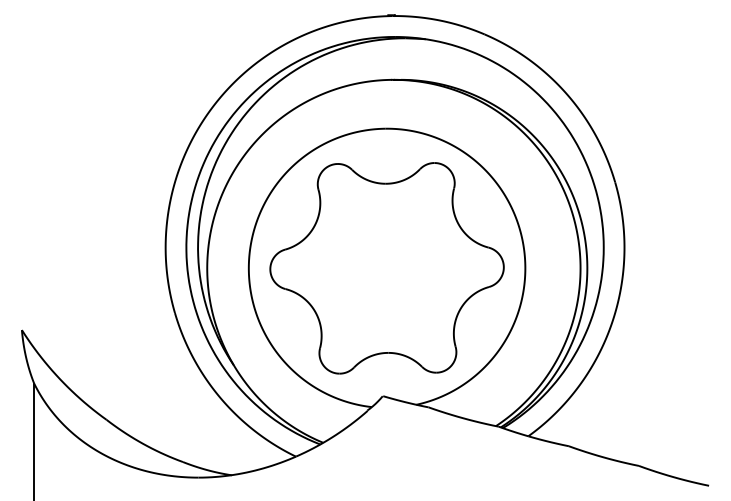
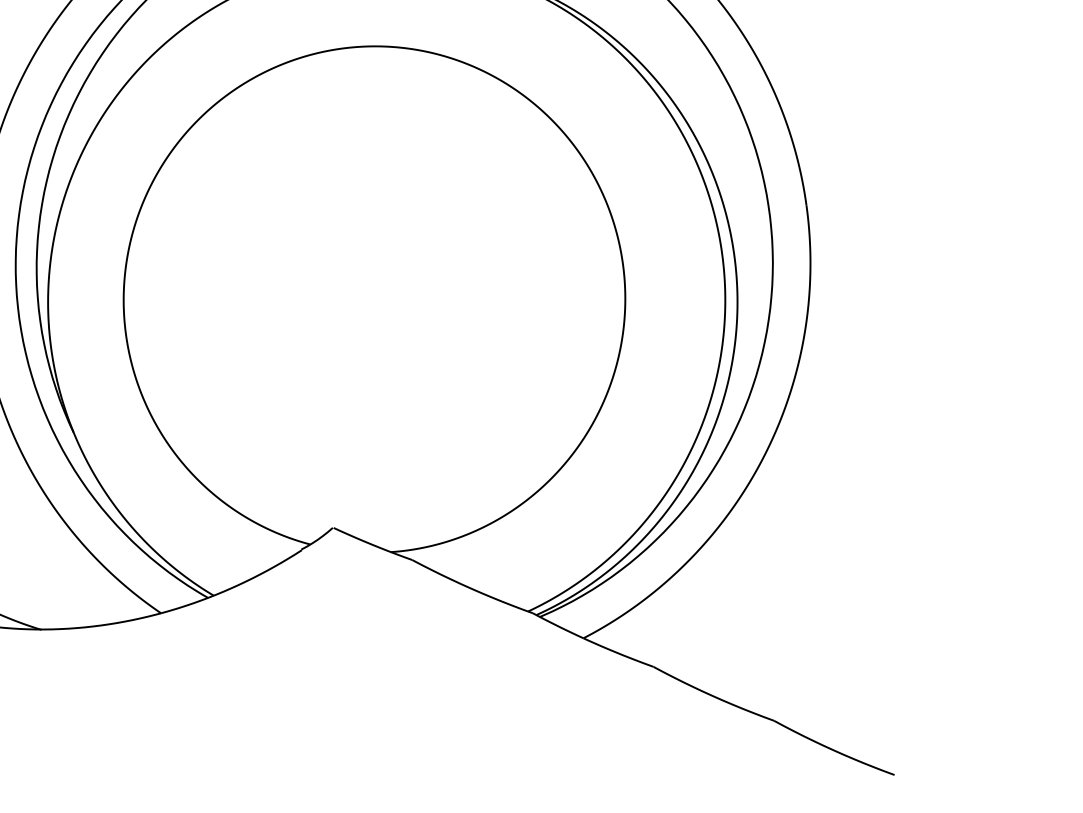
part: (386, 268) -> (373, 299), removed

